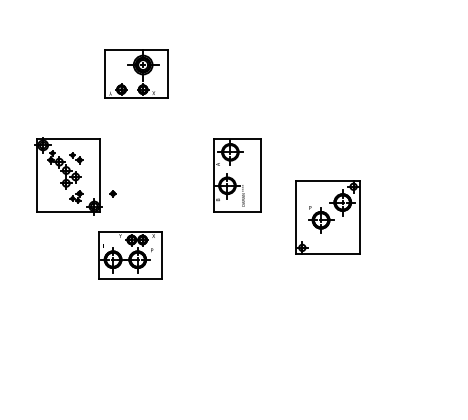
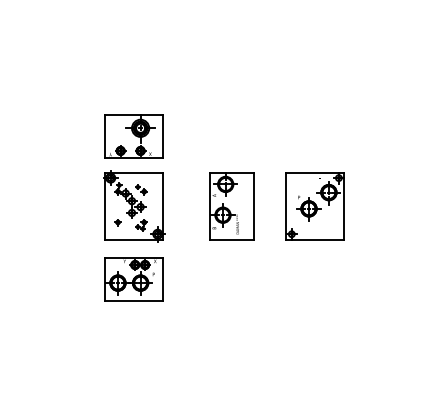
part: (135, 73) -> (133, 136), moved
part: (69, 176) -> (134, 206), moved
part: (327, 217) -> (314, 206), moved

